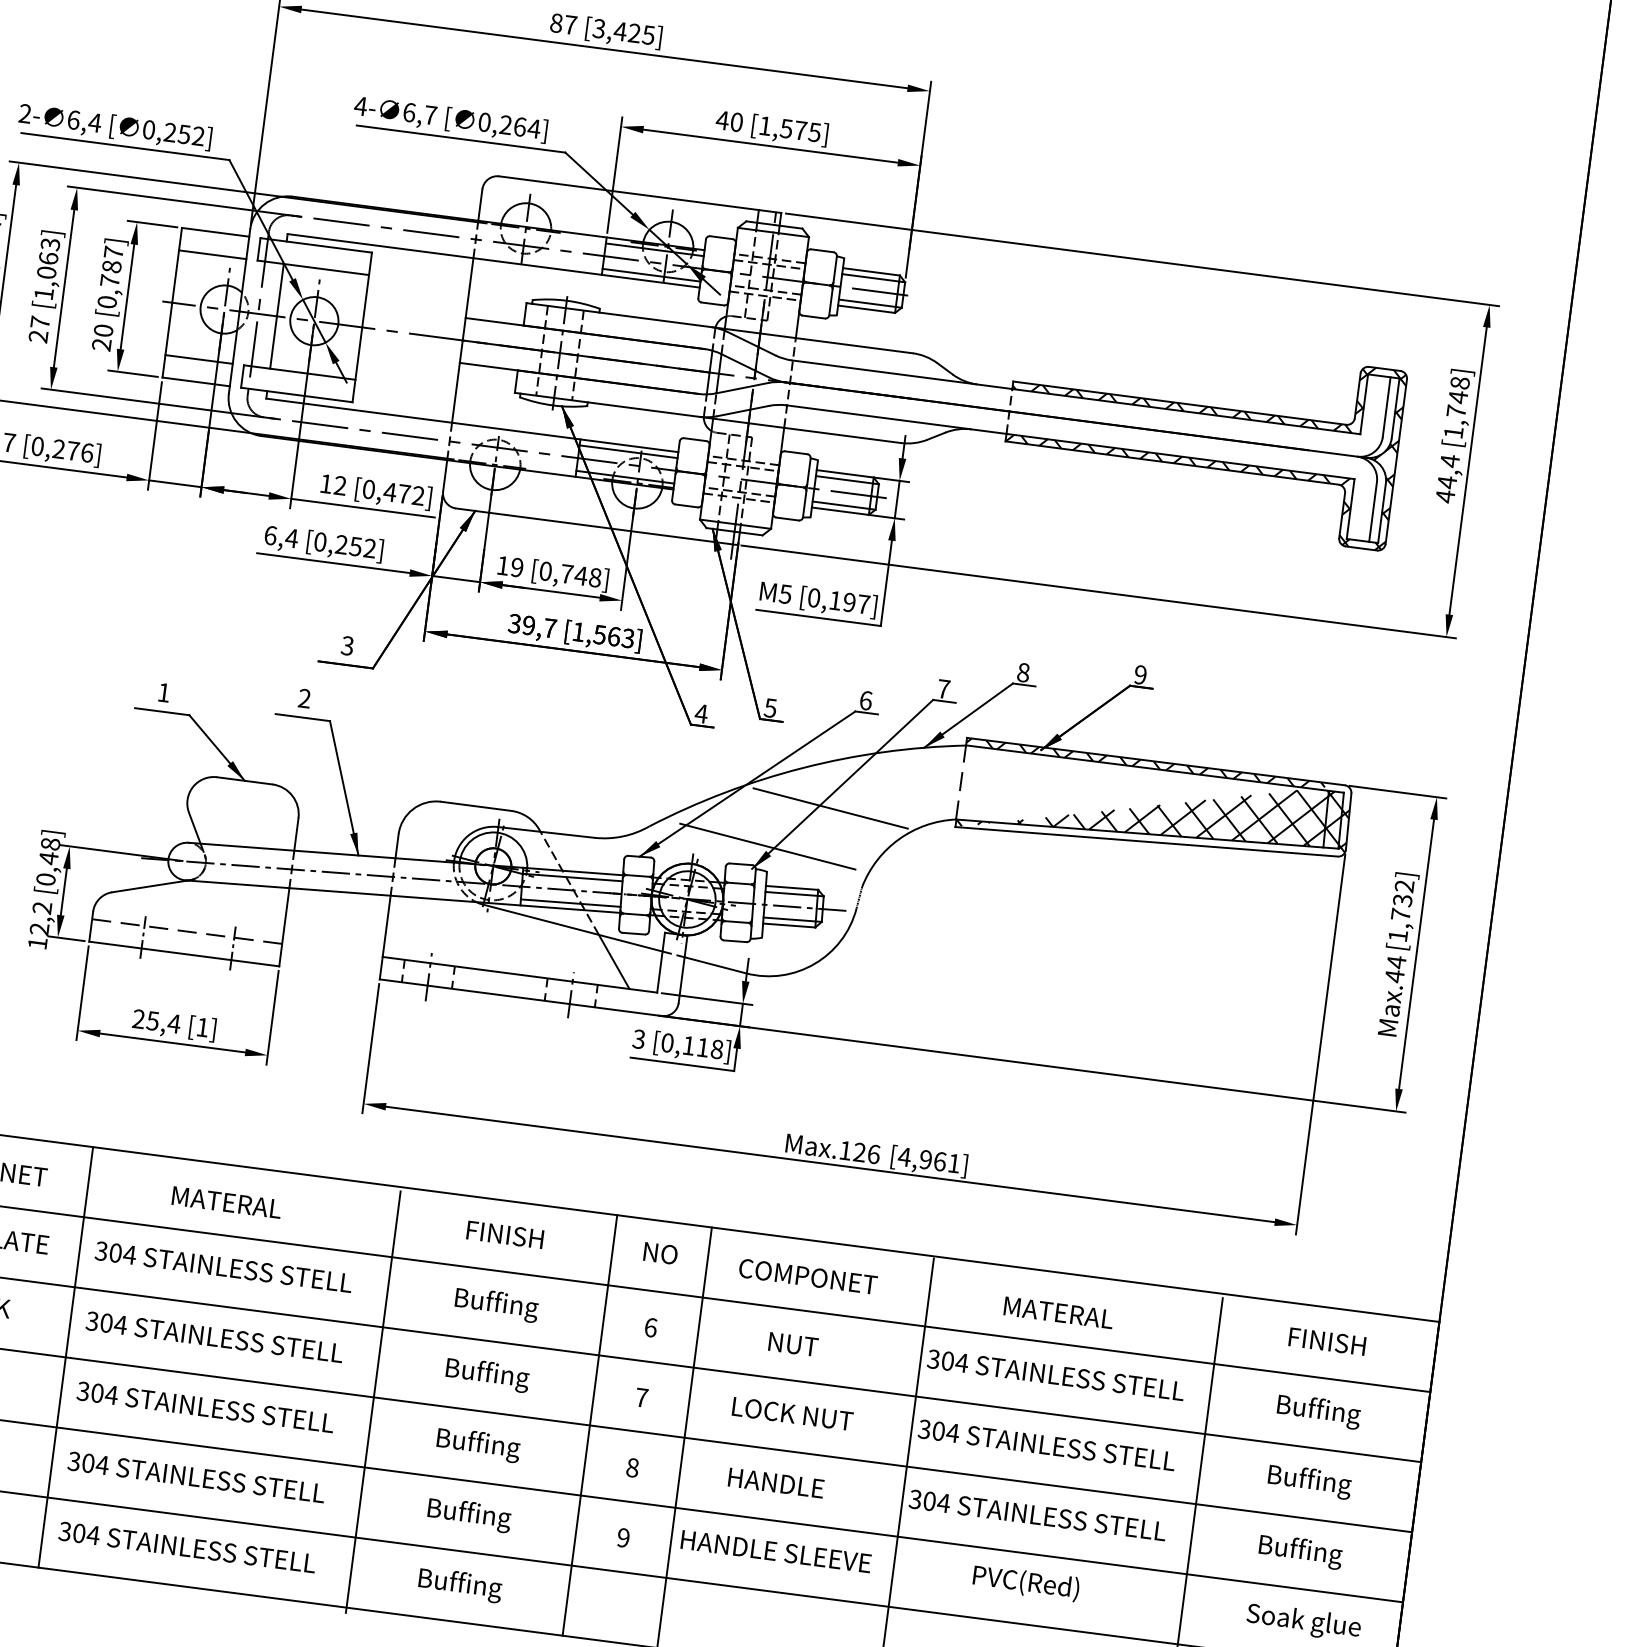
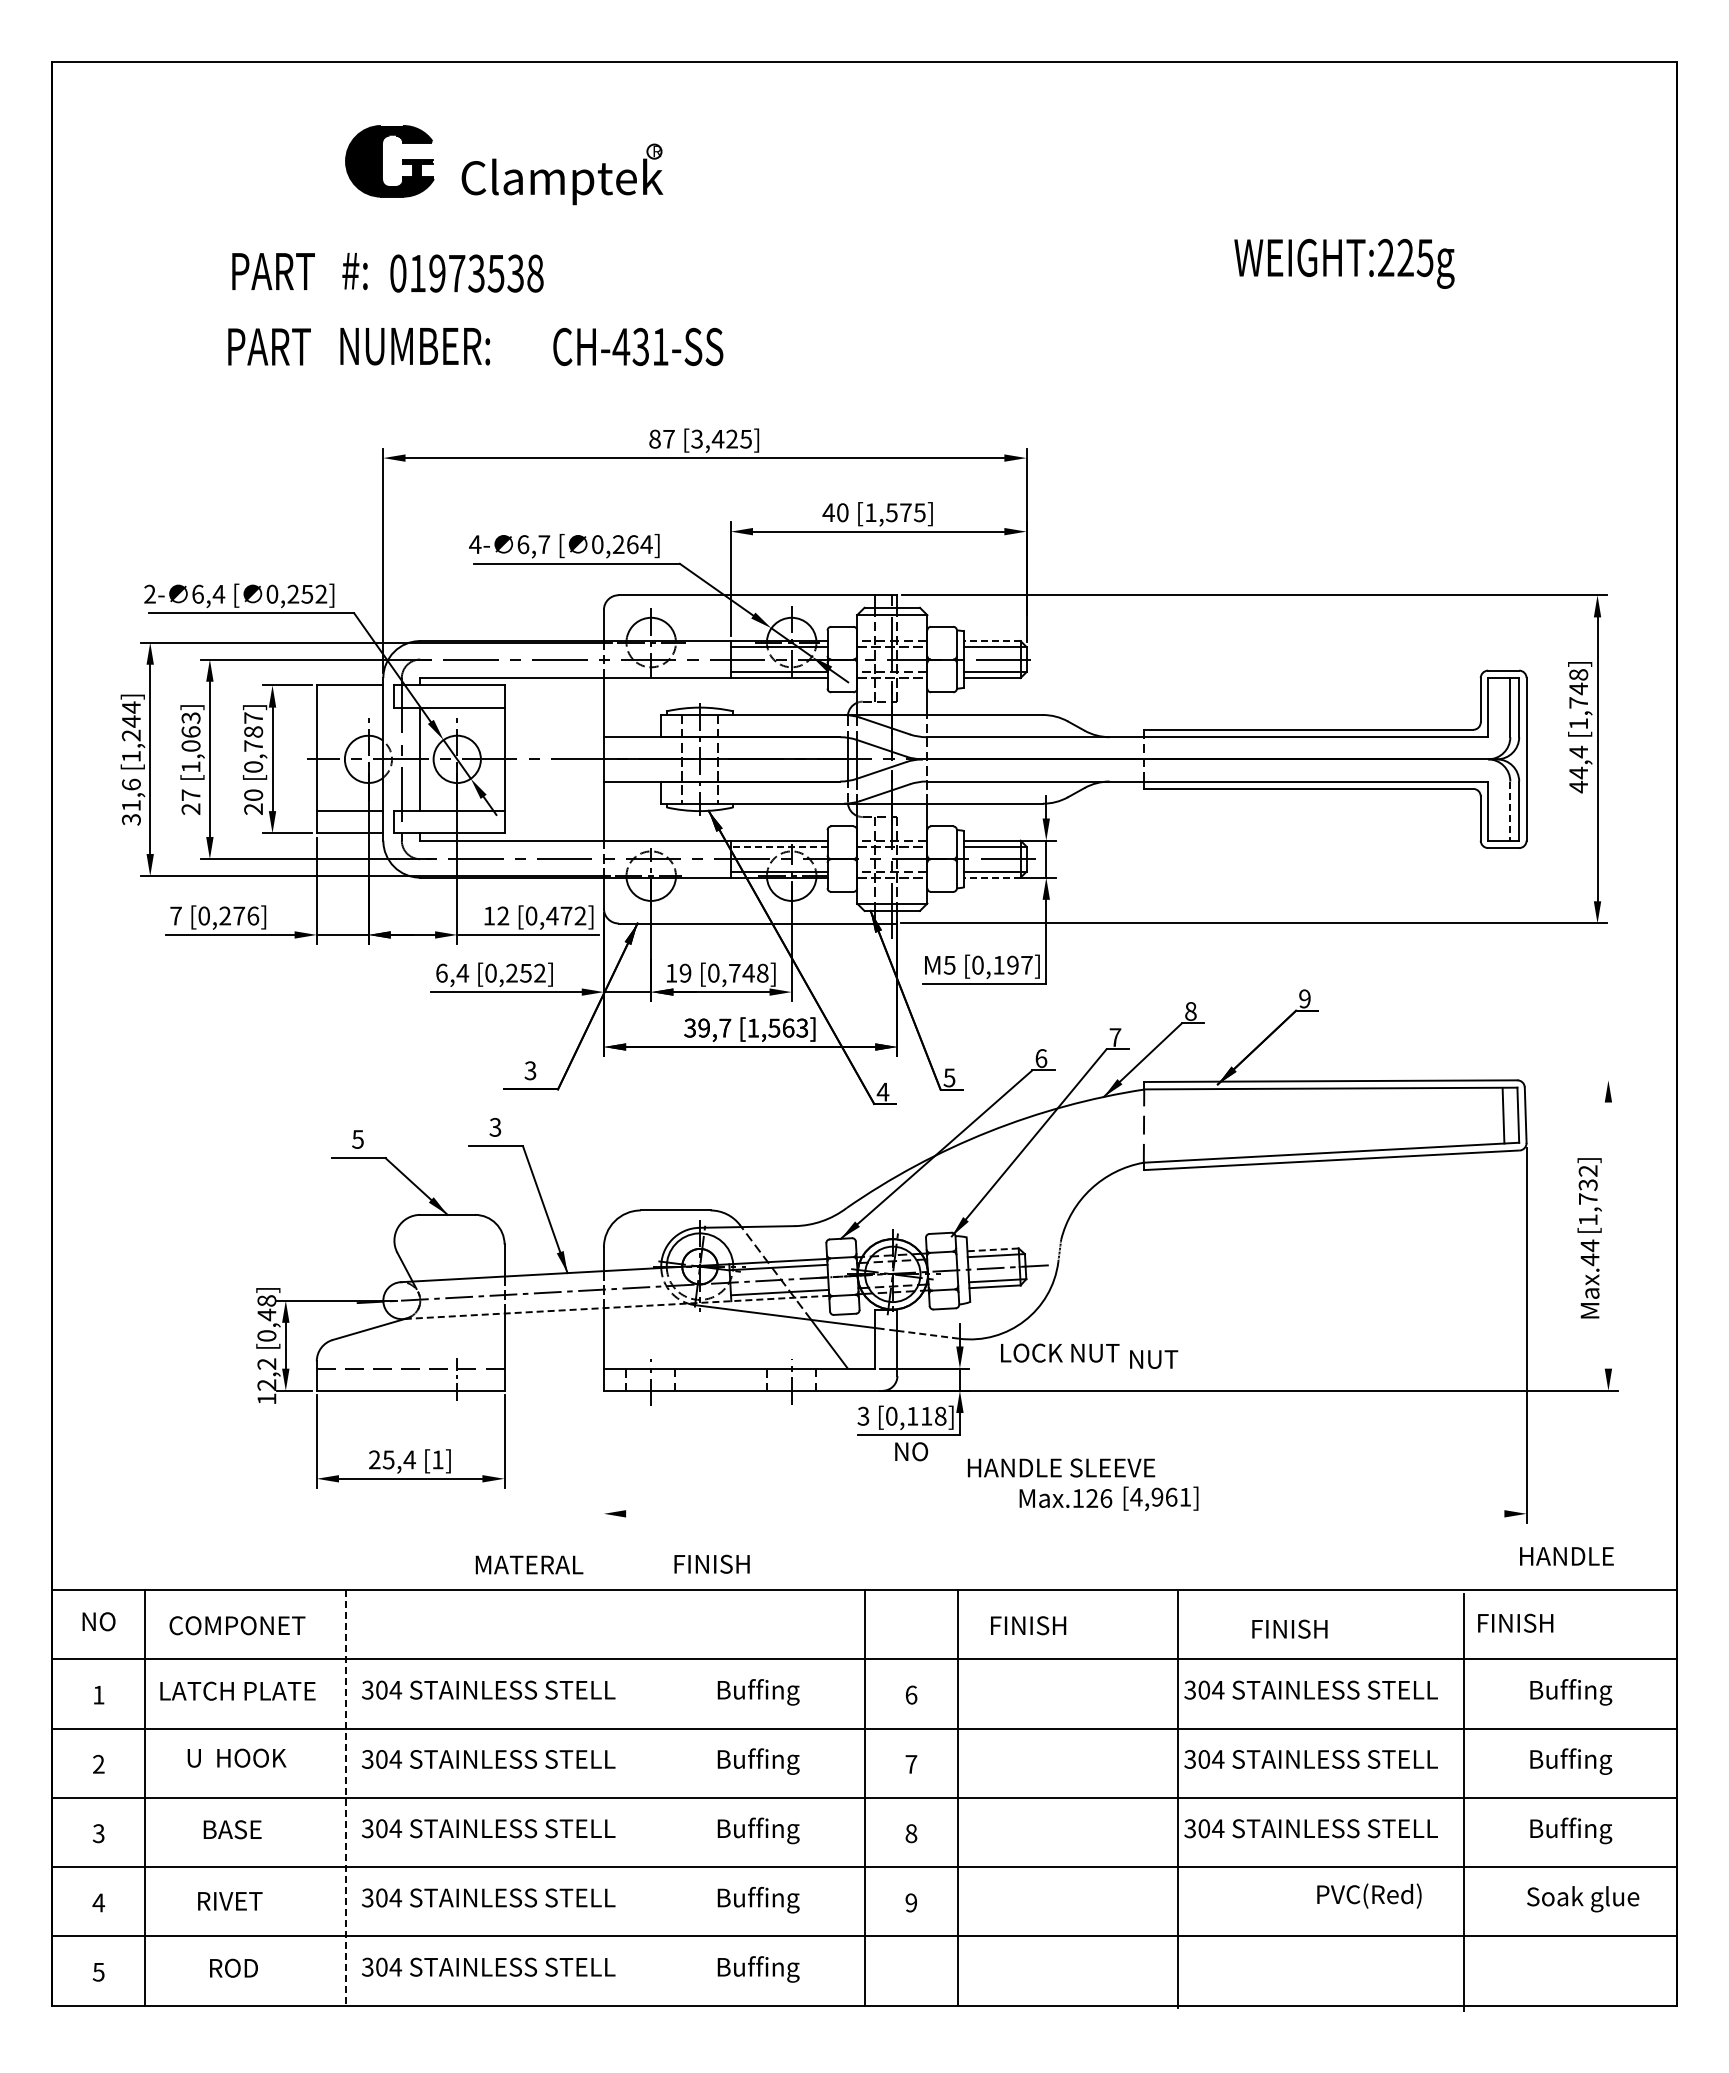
line: (212, 254) -> (349, 707), removed
line: (870, 272) -> (991, 641), solid -> dashed
hatch: (1202, 436) -> (1335, 759), removed
line: (627, 451) -> (778, 846), solid -> dashed
line: (839, 510) -> (991, 877), solid -> dashed
line: (1373, 512) -> (1510, 811), solid -> dashed
text: (163, 692) -> (357, 1139), 1 -> 5
text: (304, 698) -> (495, 1127), 2 -> 3
line: (1397, 792) -> (1569, 1080), removed
hatch: (1154, 806) -> (1335, 1124), removed
line: (830, 808) -> (1020, 1167), removed
line: (768, 846) -> (964, 1212), removed
line: (792, 887) -> (993, 1249), solid -> dashed
line: (403, 896) -> (616, 1307), solid -> dashed
line: (143, 936) -> (368, 1379), removed
line: (1416, 954) -> (1608, 1235), removed
line: (715, 965) -> (928, 1334), solid -> dashed
line: (370, 1048) -> (603, 1459), removed
line: (830, 1164) -> (1065, 1513), removed
text: (226, 1202) -> (529, 1564), moved
text: (504, 1233) -> (711, 1563), moved
text: (660, 1253) -> (911, 1451), moved
text: (807, 1276) -> (1057, 1625), COMPONET -> FINISH
text: (1059, 1312) -> (1306, 1628), MATERAL -> FINISH
text: (1327, 1340) -> (1515, 1622), moved
text: (793, 1344) -> (1154, 1359), moved
line: (65, 1357) -> (346, 1797), solid -> dashed
line: (372, 1402) -> (650, 1802), removed
text: (793, 1413) -> (1060, 1352), moved
text: (775, 1483) -> (1566, 1556), moved
text: (776, 1551) -> (1061, 1467), moved
text: (1026, 1582) -> (1369, 1895), moved

